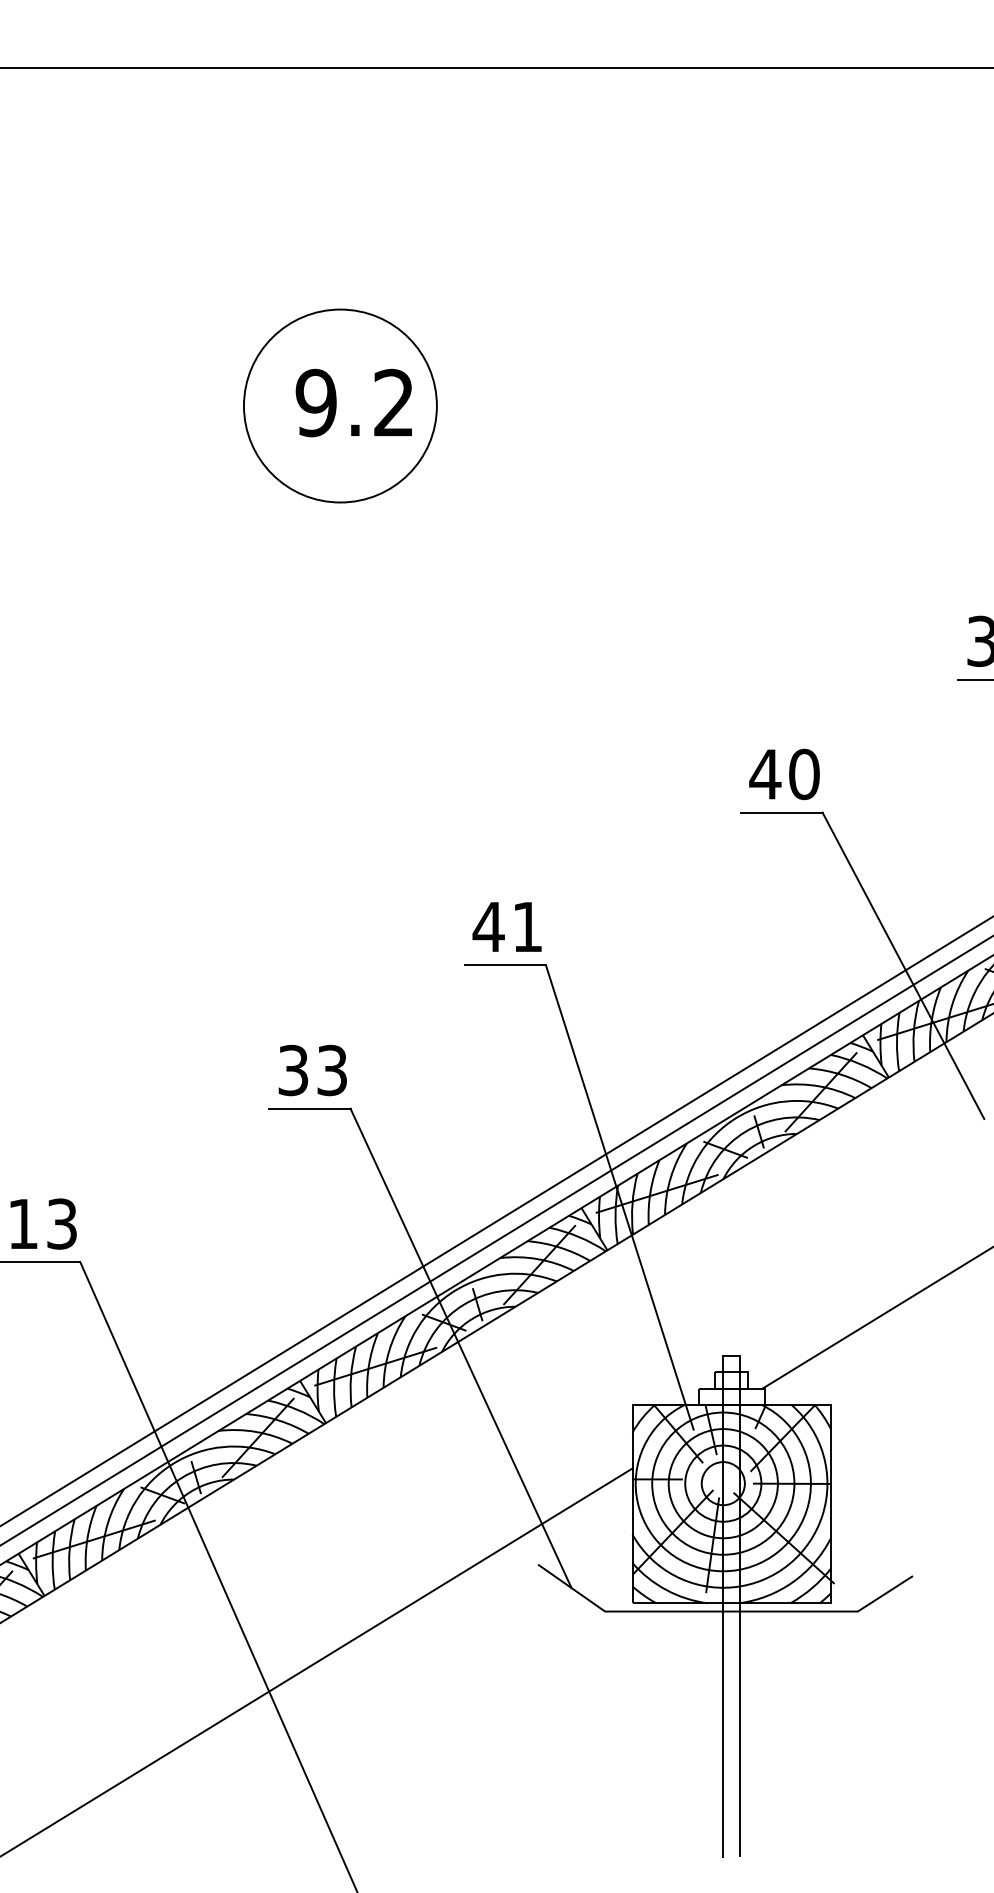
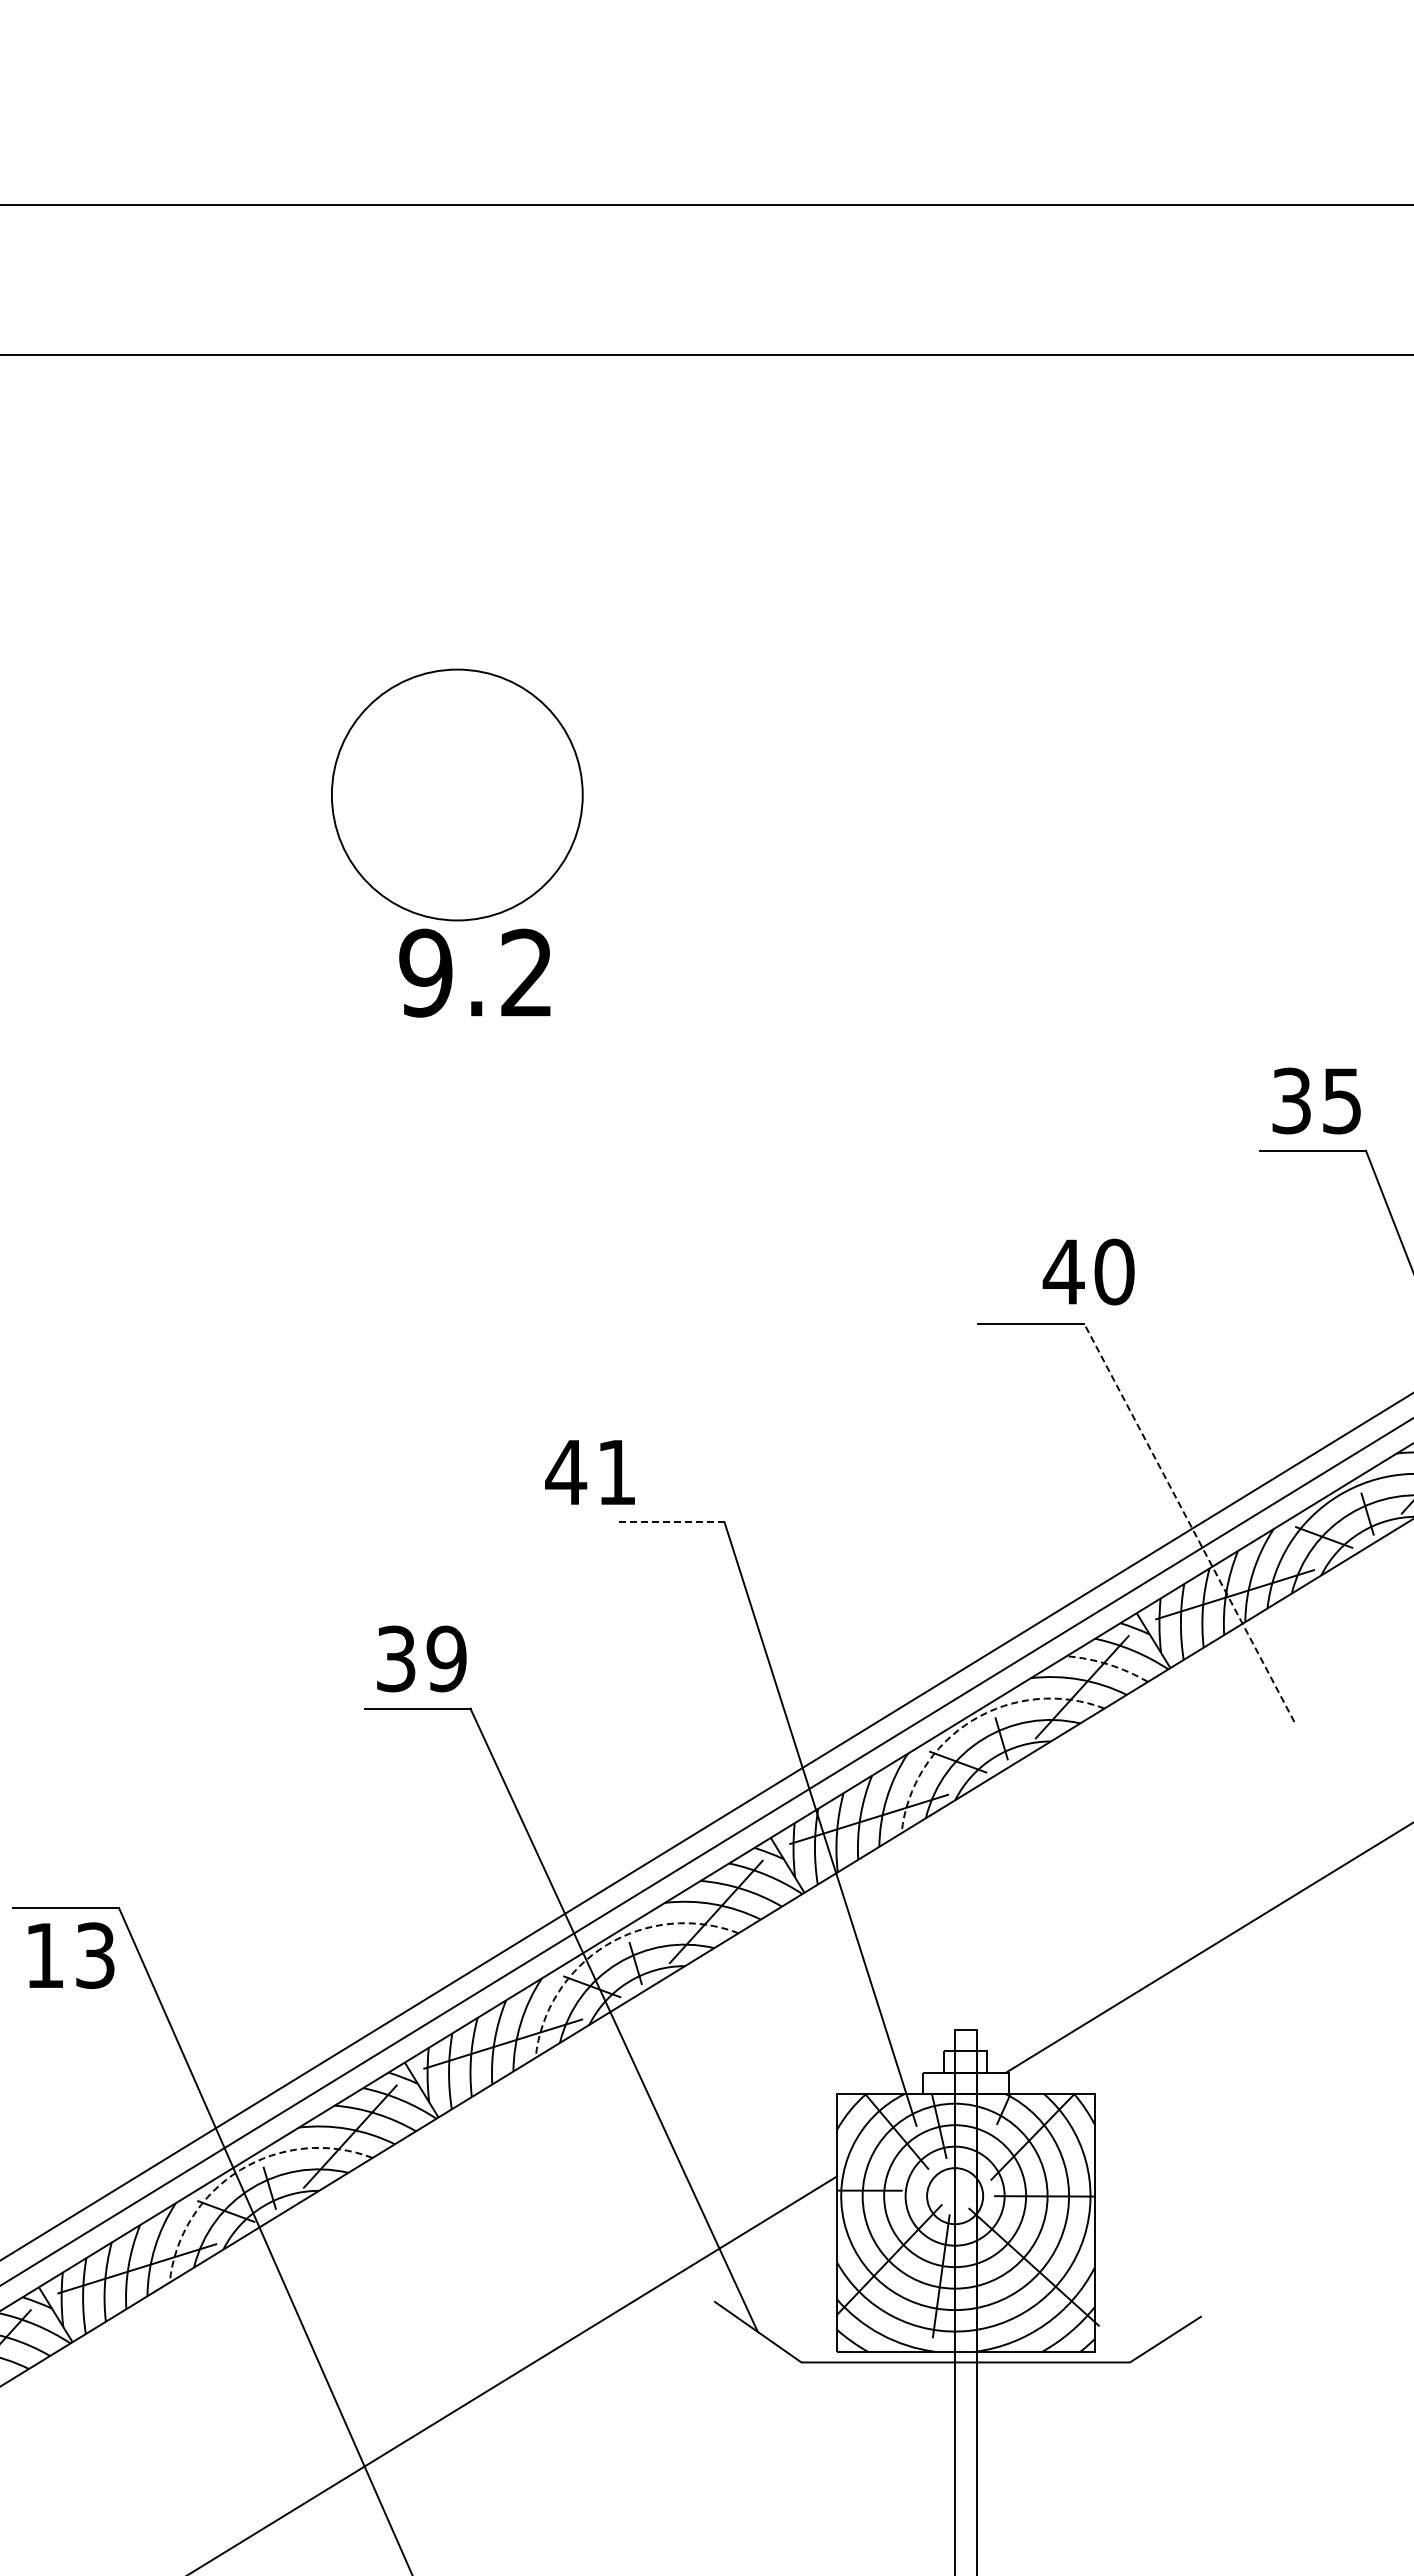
text: (353, 402) -> (474, 972), moved
text: (784, 774) -> (1088, 1271), moved
text: (506, 927) -> (589, 1472), moved
line: (505, 965) -> (671, 1522), solid -> dashed
line: (903, 965) -> (1189, 1522), solid -> dashed
text: (332, 1070) -> (446, 1658), 33 -> 39
arc: (841, 1074) -> (1108, 1664), solid -> dashed
arc: (736, 1117) -> (972, 1720), solid -> dashed
text: (43, 1223) -> (71, 1955), moved
arc: (455, 1290) -> (606, 1945), solid -> dashed
arc: (173, 1463) -> (240, 2170), solid -> dashed

